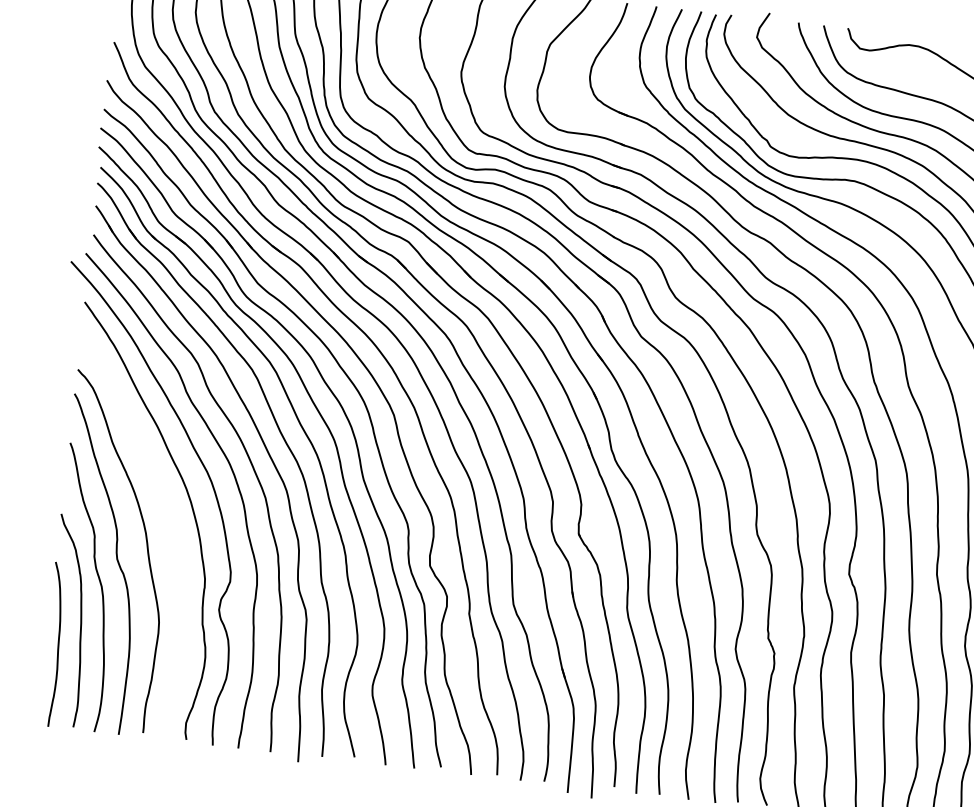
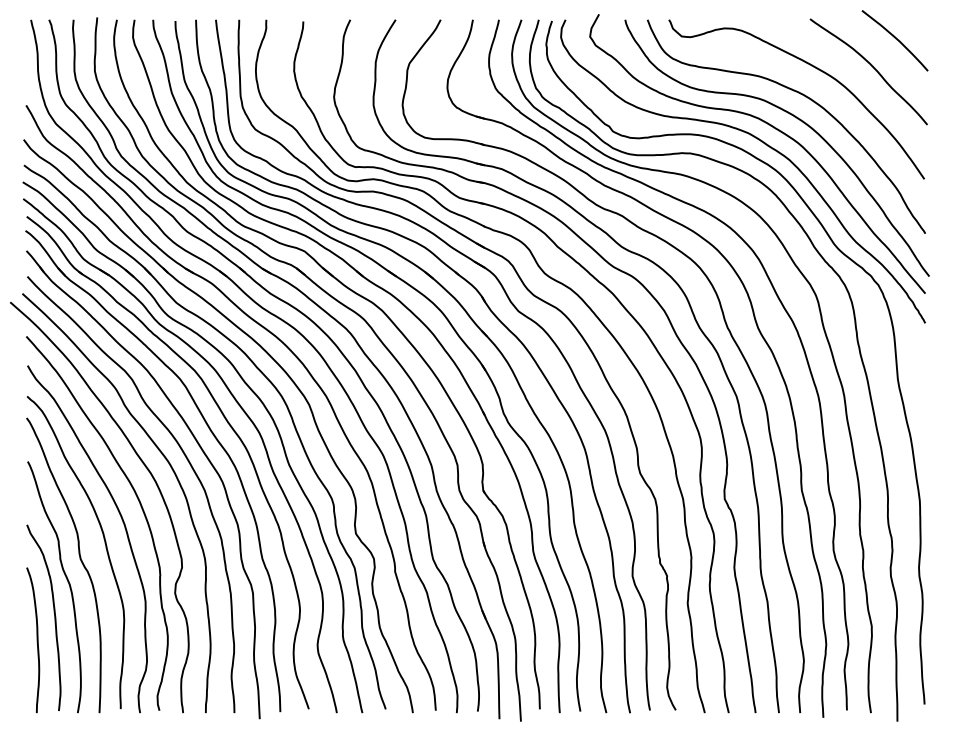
curve: (170, 530) -> (124, 528), added

